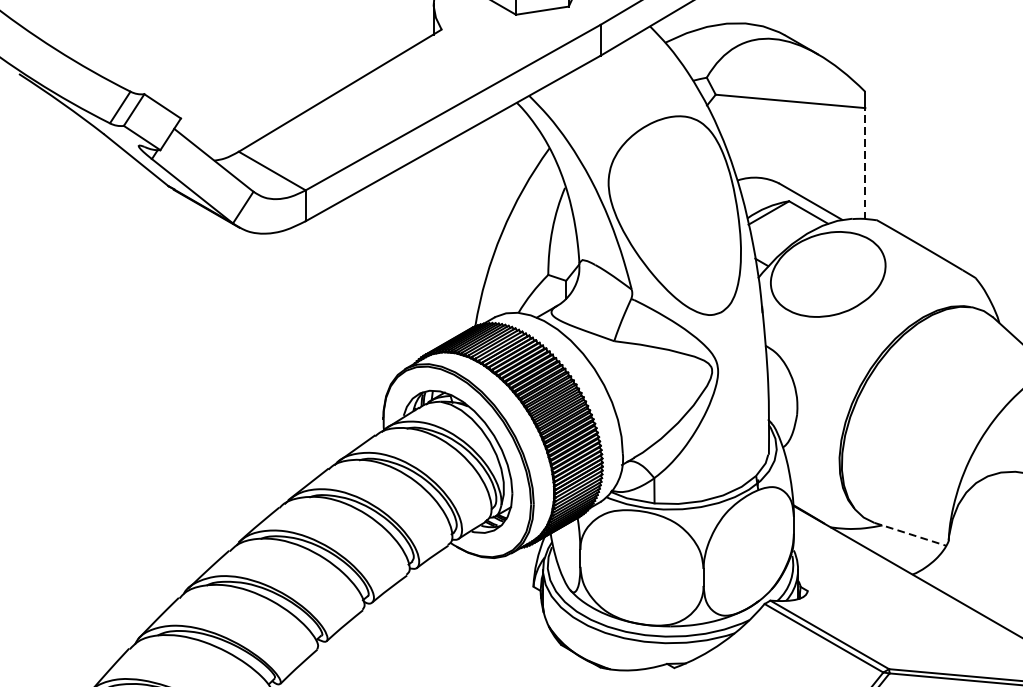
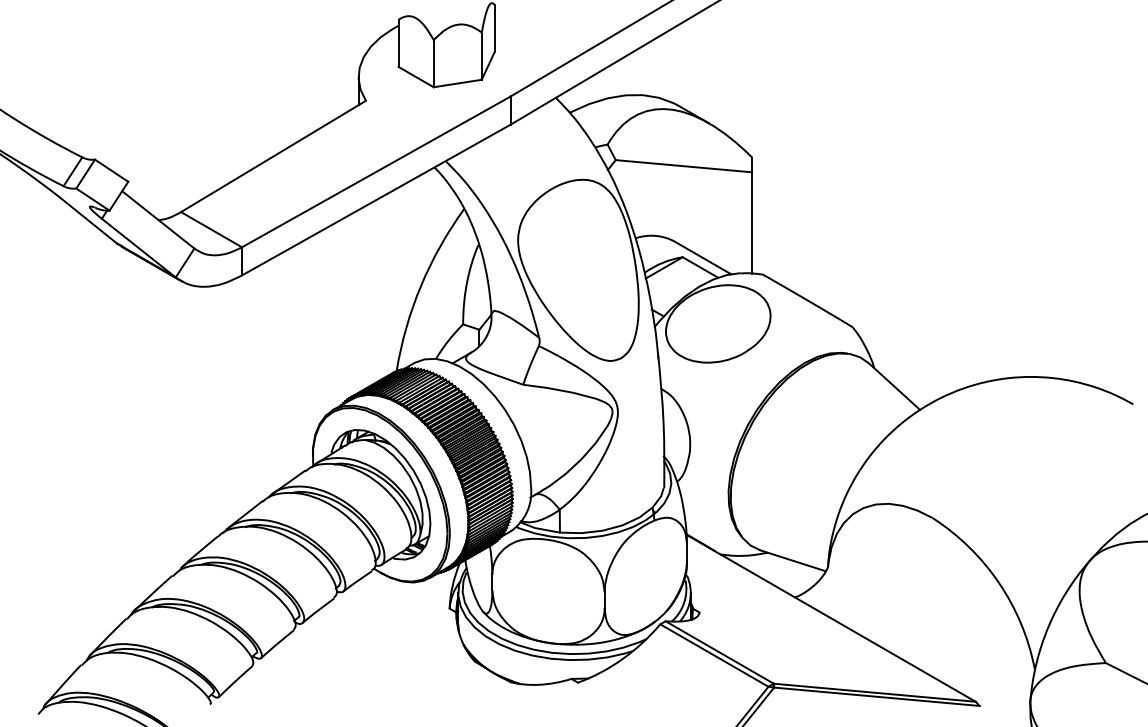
line: (865, 163) -> (752, 222), dashed -> solid
line: (910, 533) -> (793, 560), dashed -> solid

